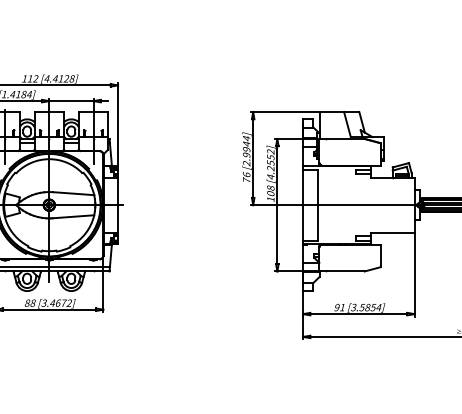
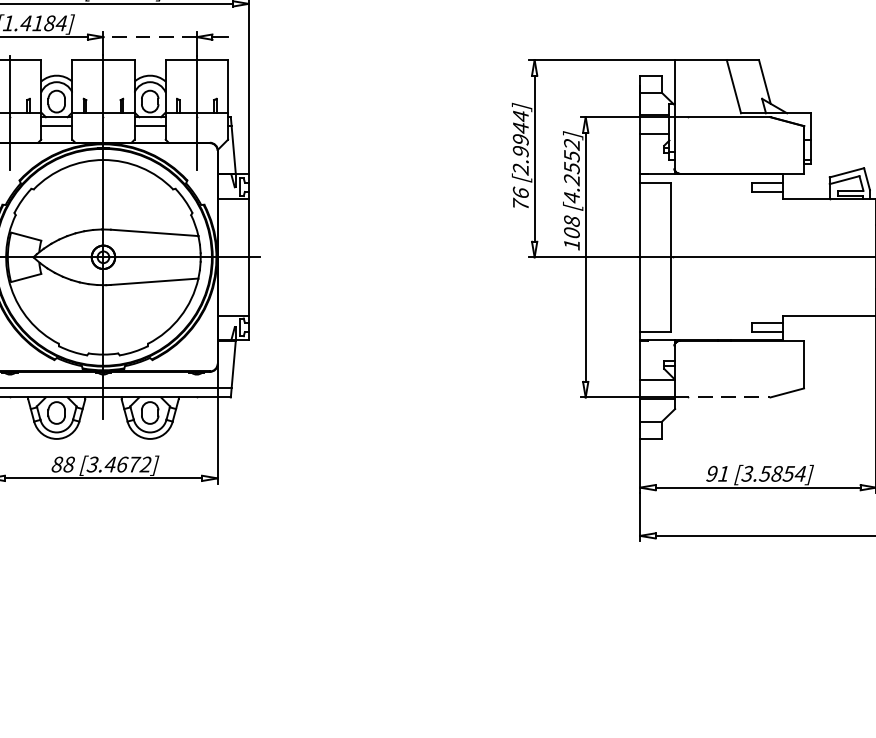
line: (70, 101) -> (148, 37), solid -> dashed
line: (342, 271) -> (723, 397), solid -> dashed

